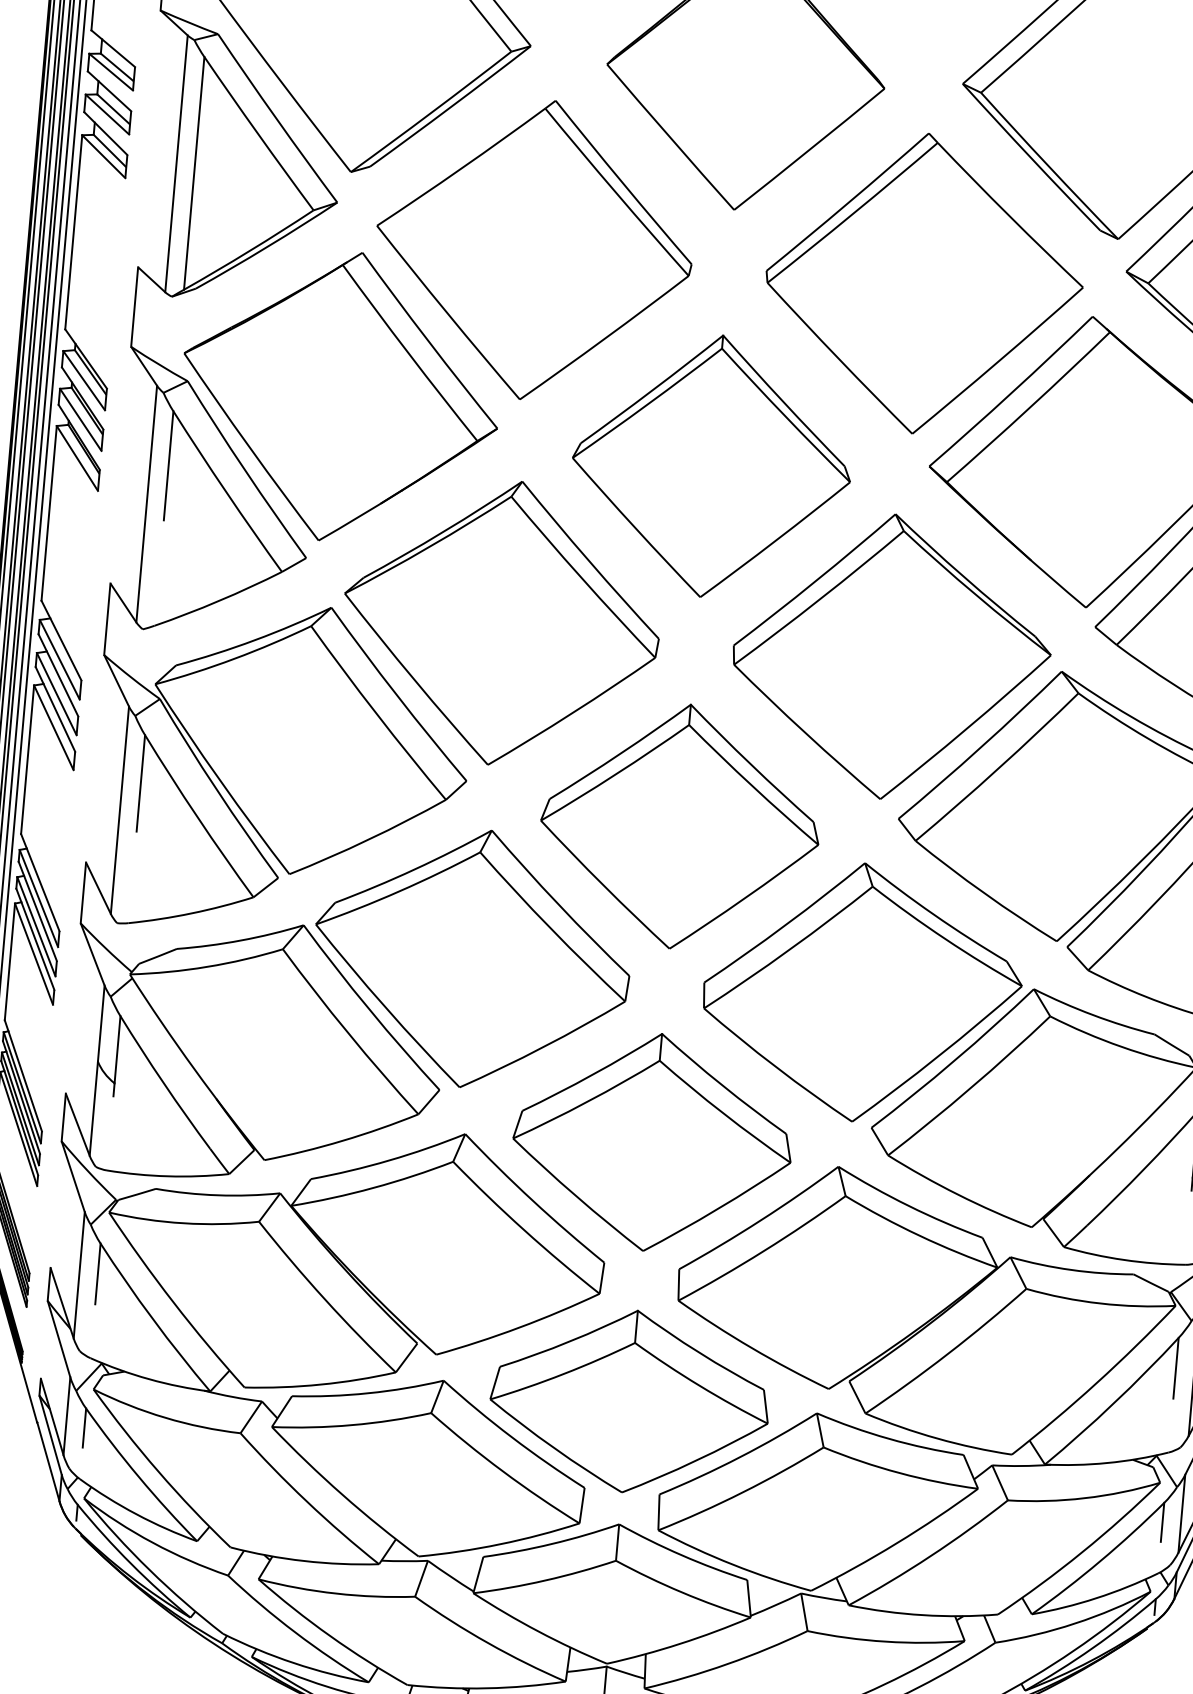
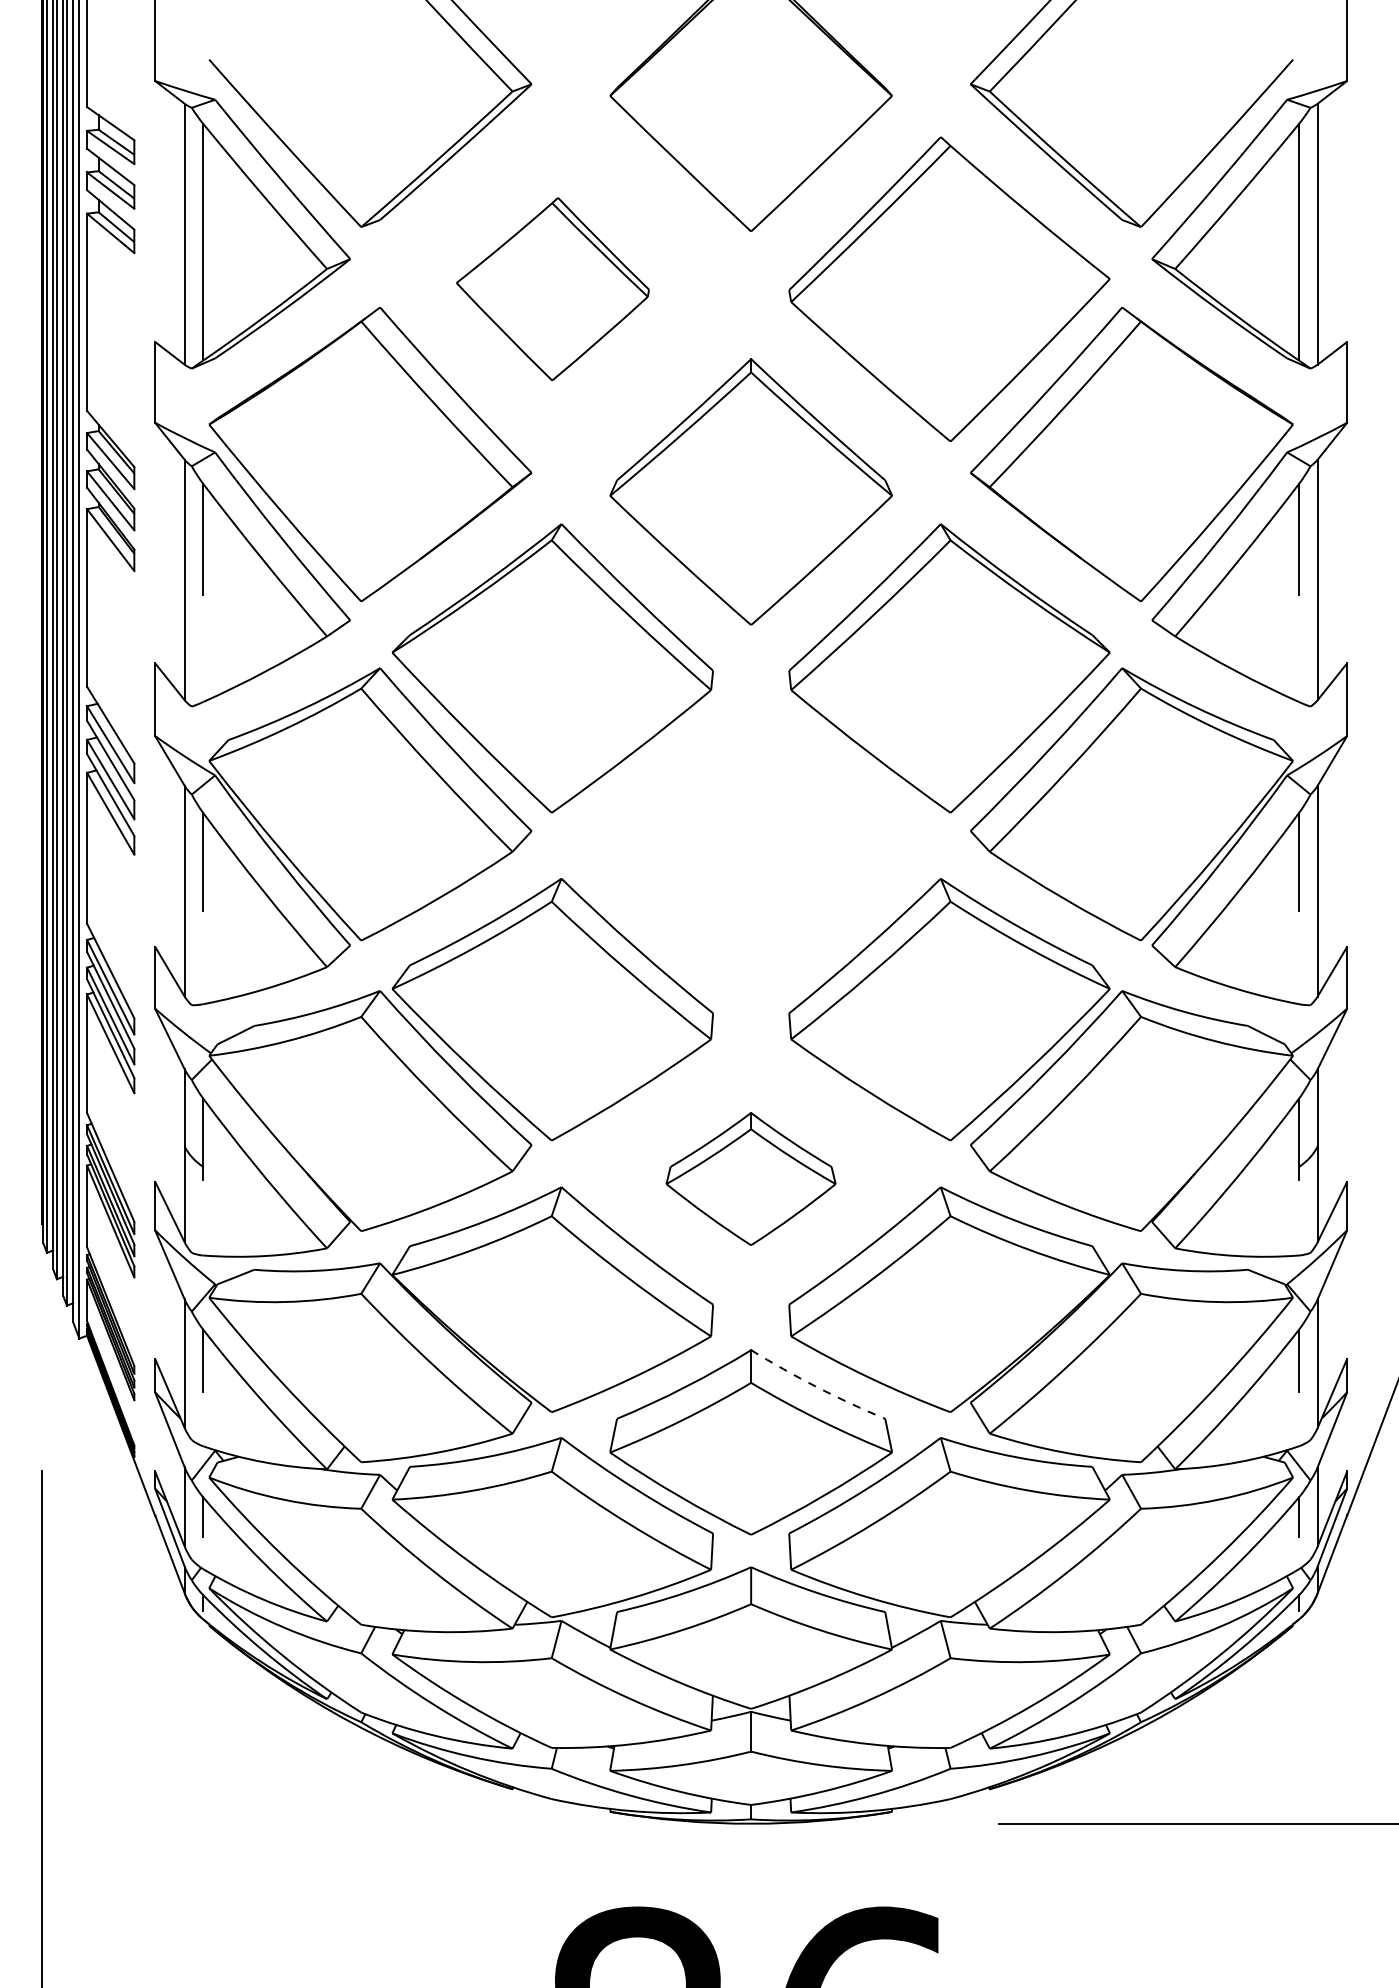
part: (533, 248) -> (552, 288), size x0.6
part: (679, 825) -> (750, 857), removed
part: (652, 1141) -> (750, 1178), size x0.6
arc: (698, 1353) -> (816, 1387), solid -> dashed

